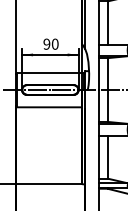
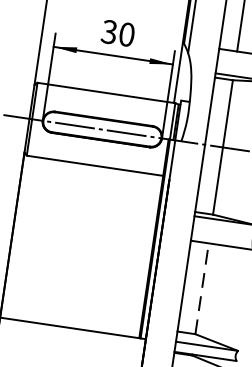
text: (46, 44) -> (108, 32), 90 -> 30
line: (107, 157) -> (201, 289), solid -> dashed

